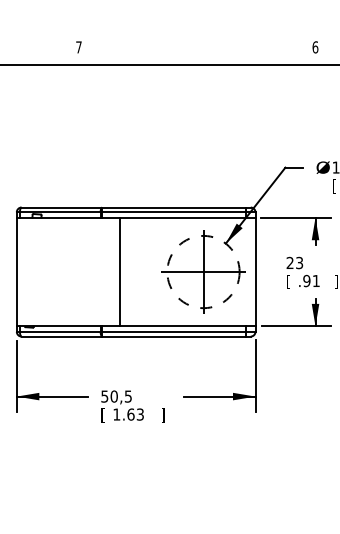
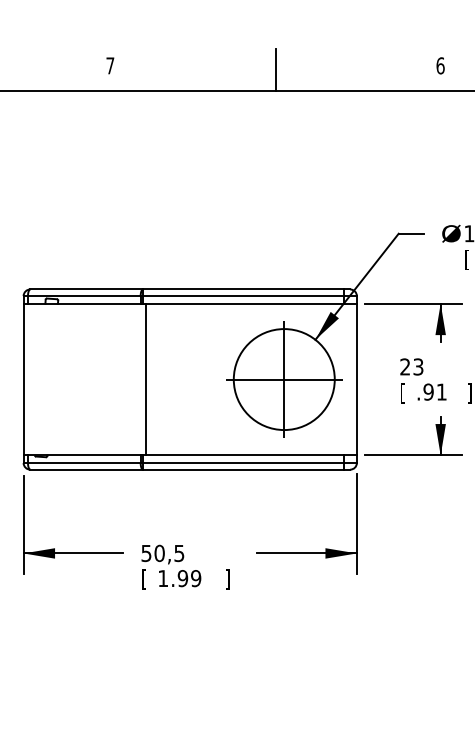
line: (197, 50) -> (275, 70), added
line: (119, 272) -> (146, 379), moved
circle: (202, 272) -> (283, 379), dashed -> solid
text: (135, 414) -> (189, 578), 1.63 -> 1.99

